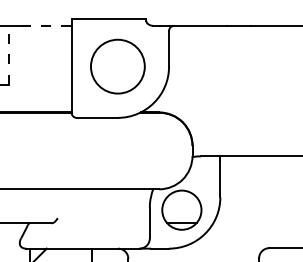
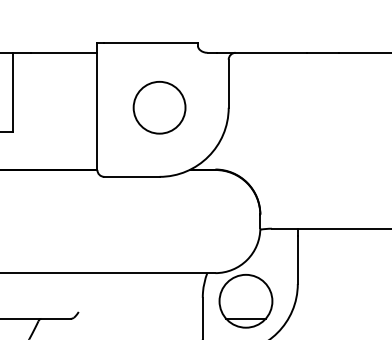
line: (47, 25) -> (64, 52), dashed -> solid
line: (9, 54) -> (13, 91), dashed -> solid
circle: (117, 66) -> (159, 107), size x0.71

